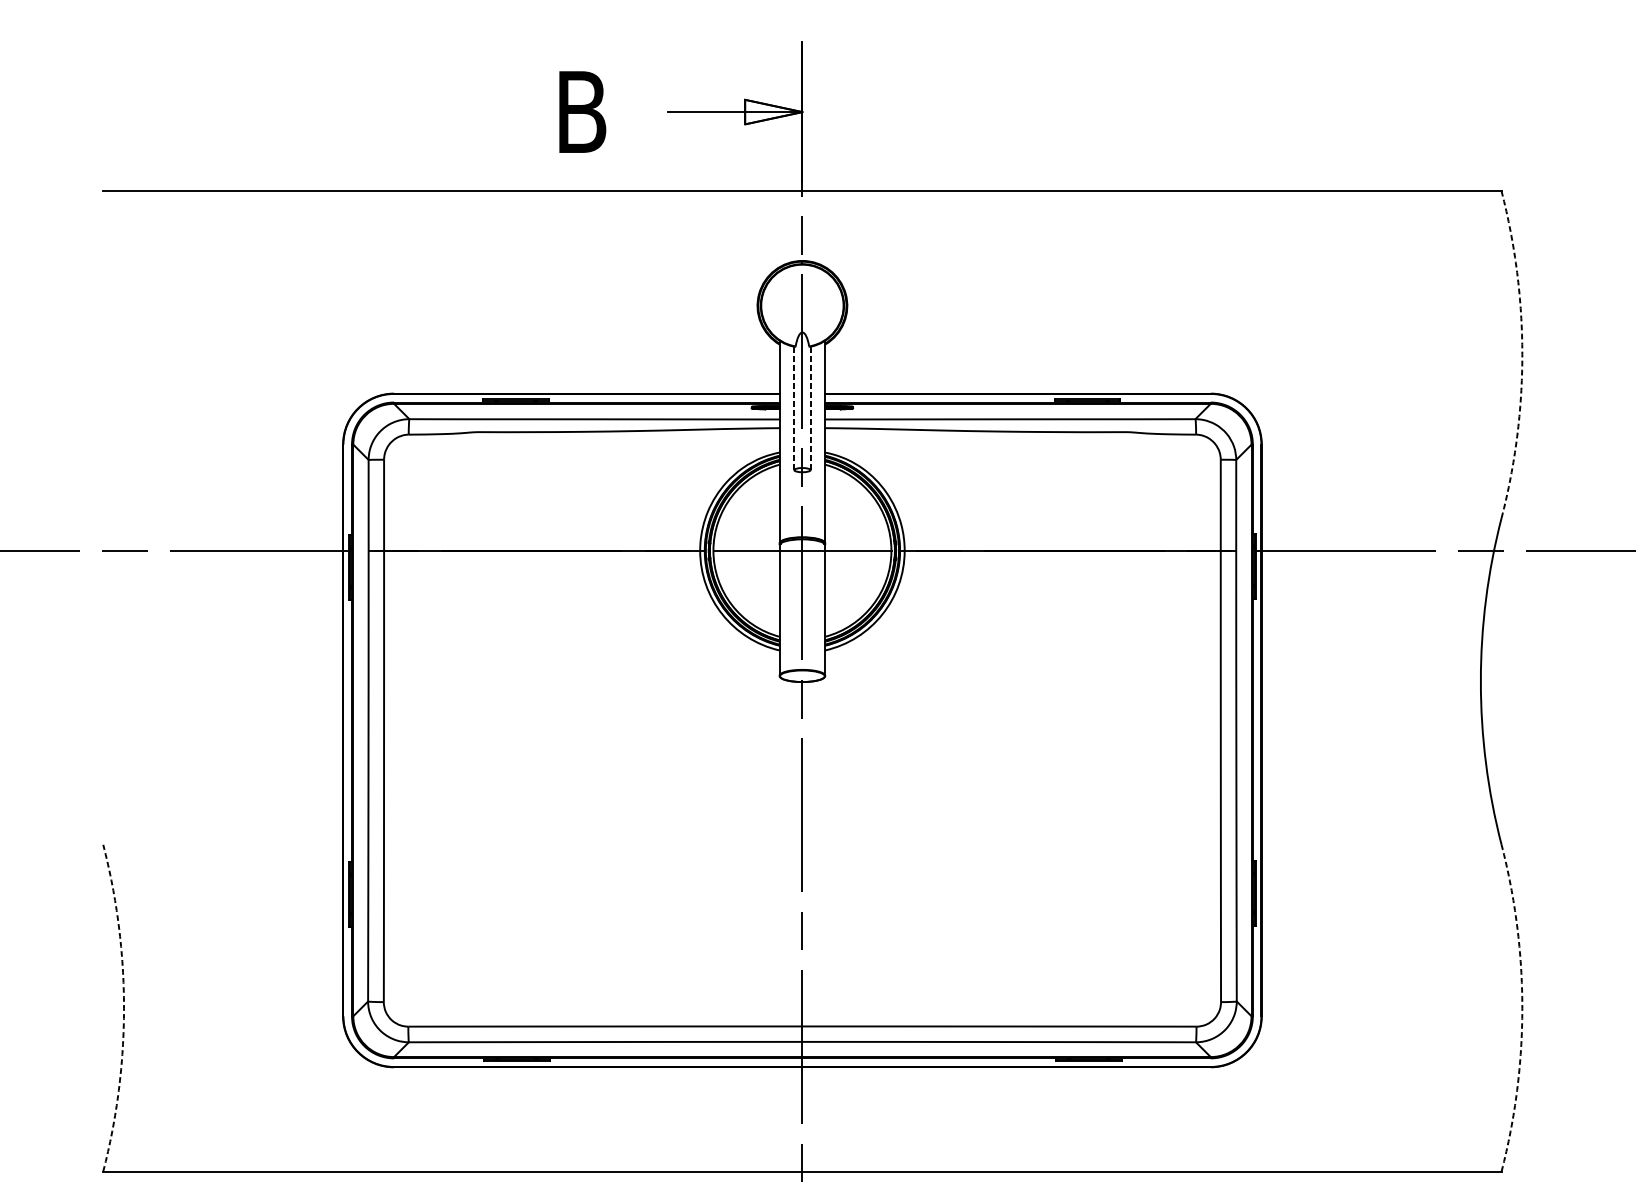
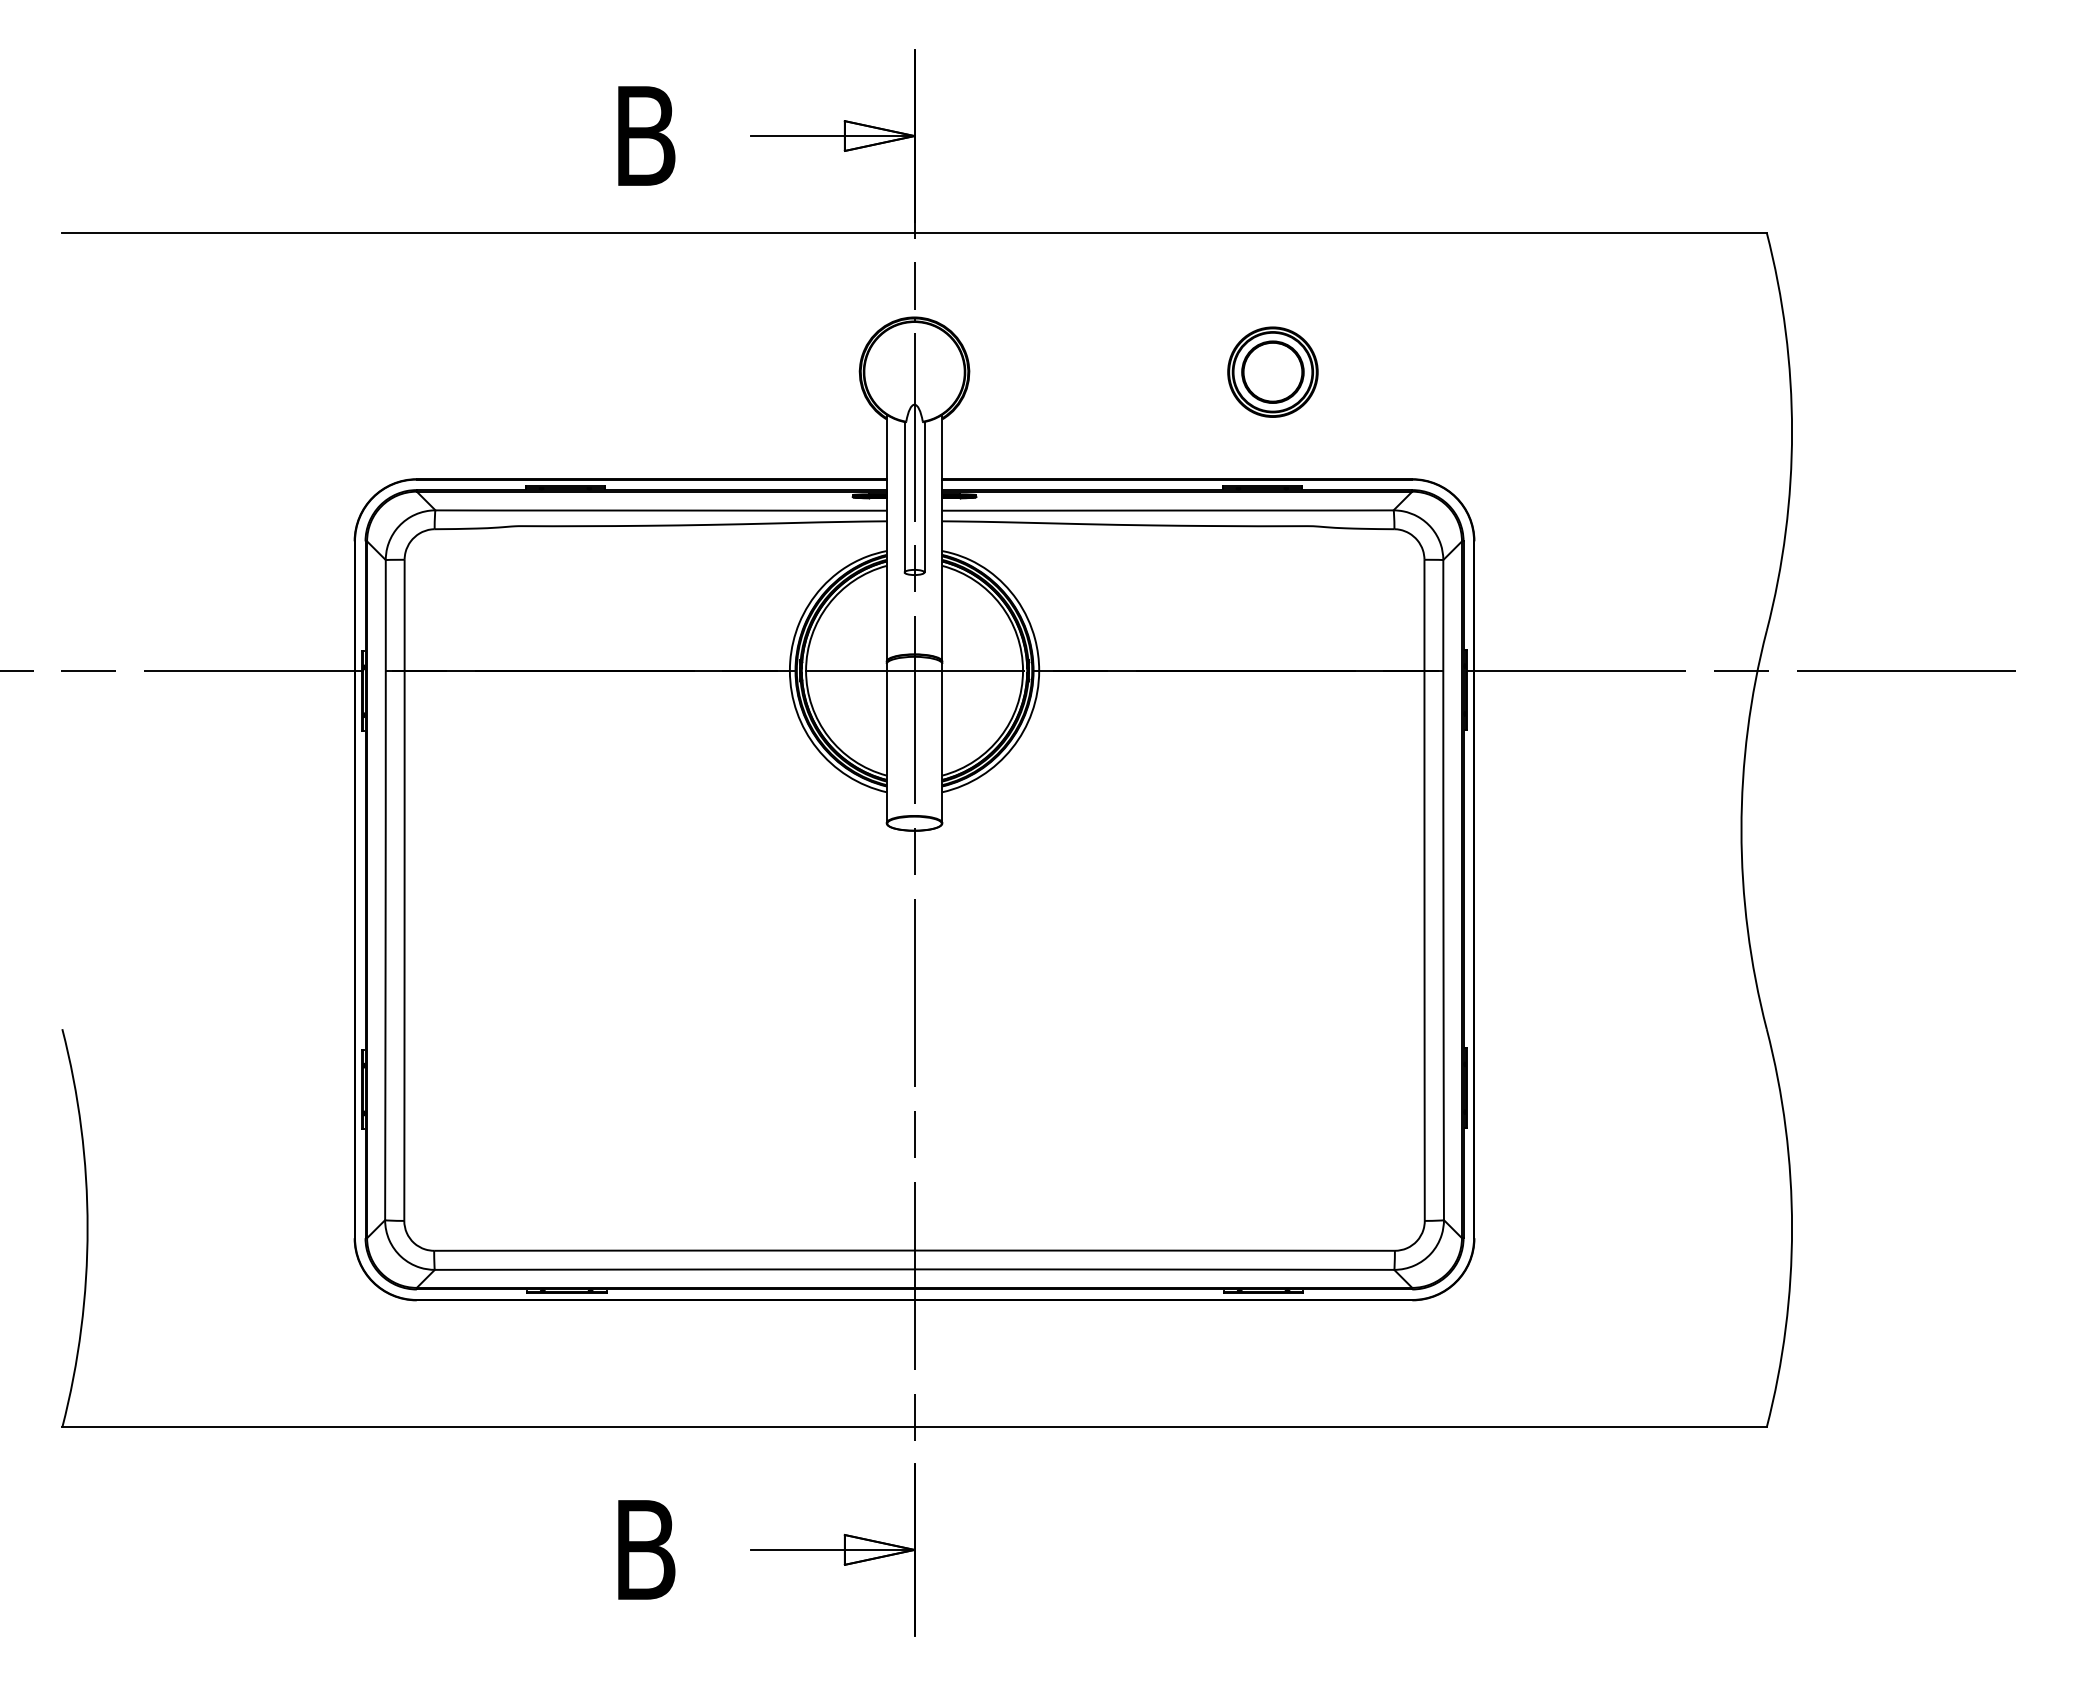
part: (1096, 305) -> (1272, 371), added
arc: (1522, 354) -> (1792, 431), dashed -> solid
line: (794, 407) -> (904, 496), dashed -> solid
line: (810, 407) -> (924, 496), dashed -> solid
arc: (123, 1008) -> (87, 1228), dashed -> solid
arc: (1522, 1008) -> (1792, 1228), dashed -> solid

